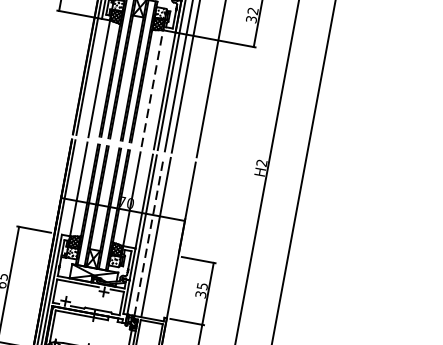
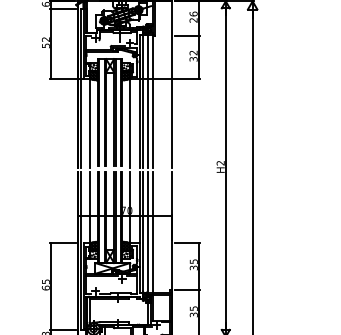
line: (152, 88) -> (130, 123), dashed -> solid
line: (148, 235) -> (147, 231), dashed -> solid

